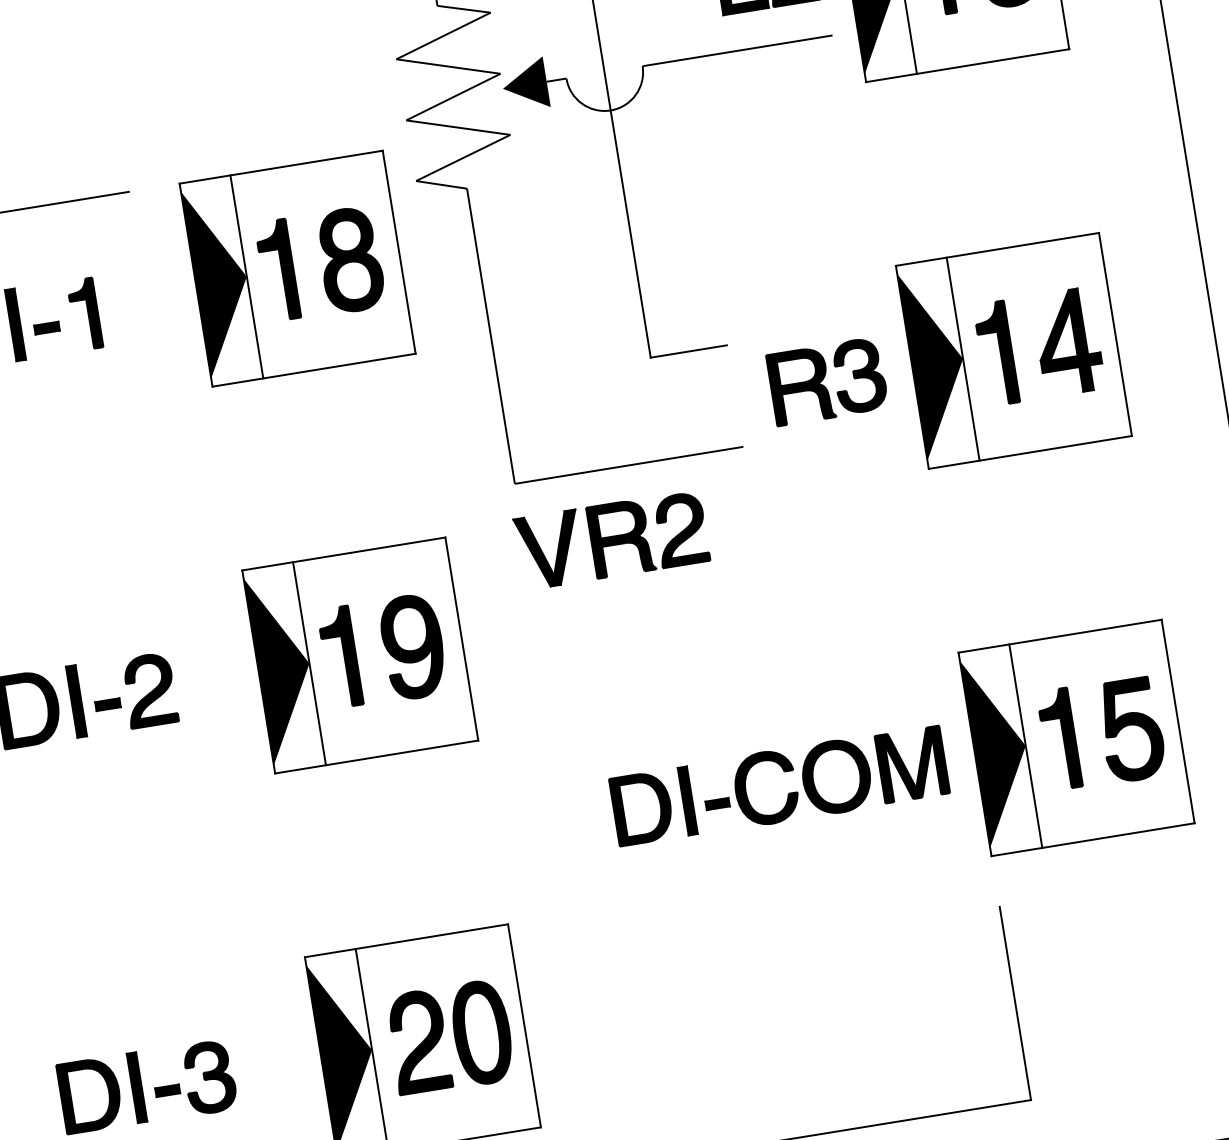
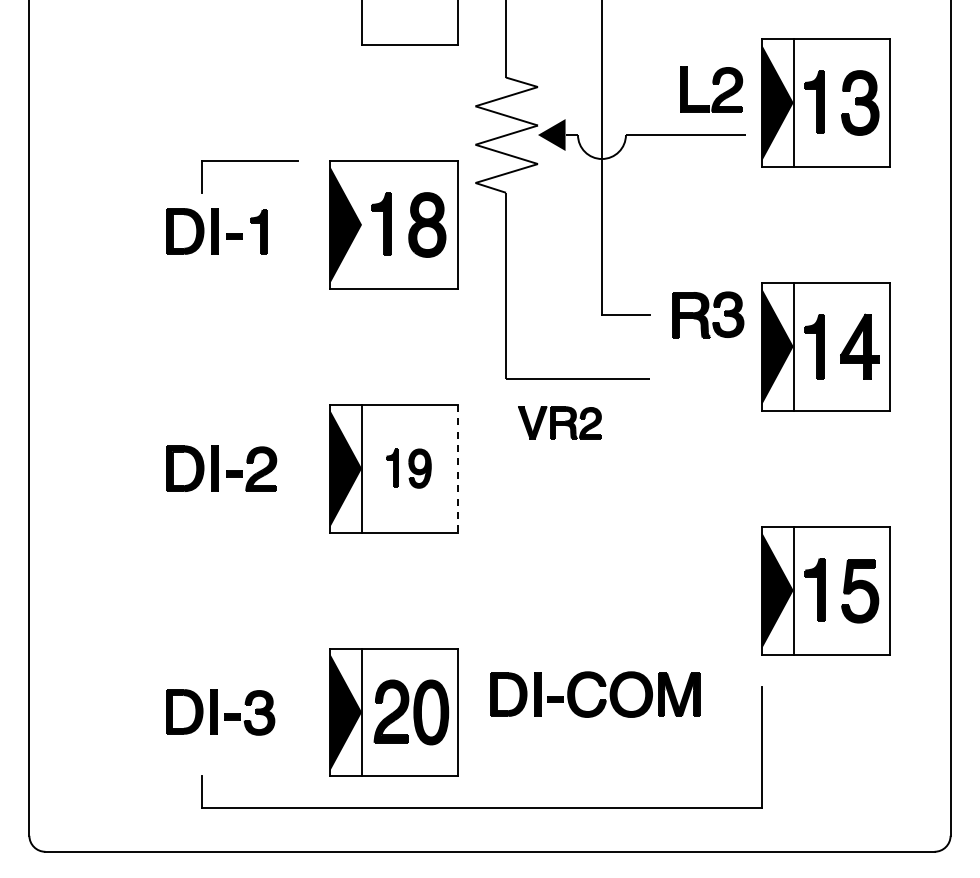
line: (247, 277) -> (362, 225), removed
part: (827, 380) -> (708, 314), moved
part: (610, 539) -> (559, 422), size x0.7
line: (462, 638) -> (458, 468), solid -> dashed
part: (383, 651) -> (408, 468), size x0.6
part: (788, 792) -> (600, 699), moved

